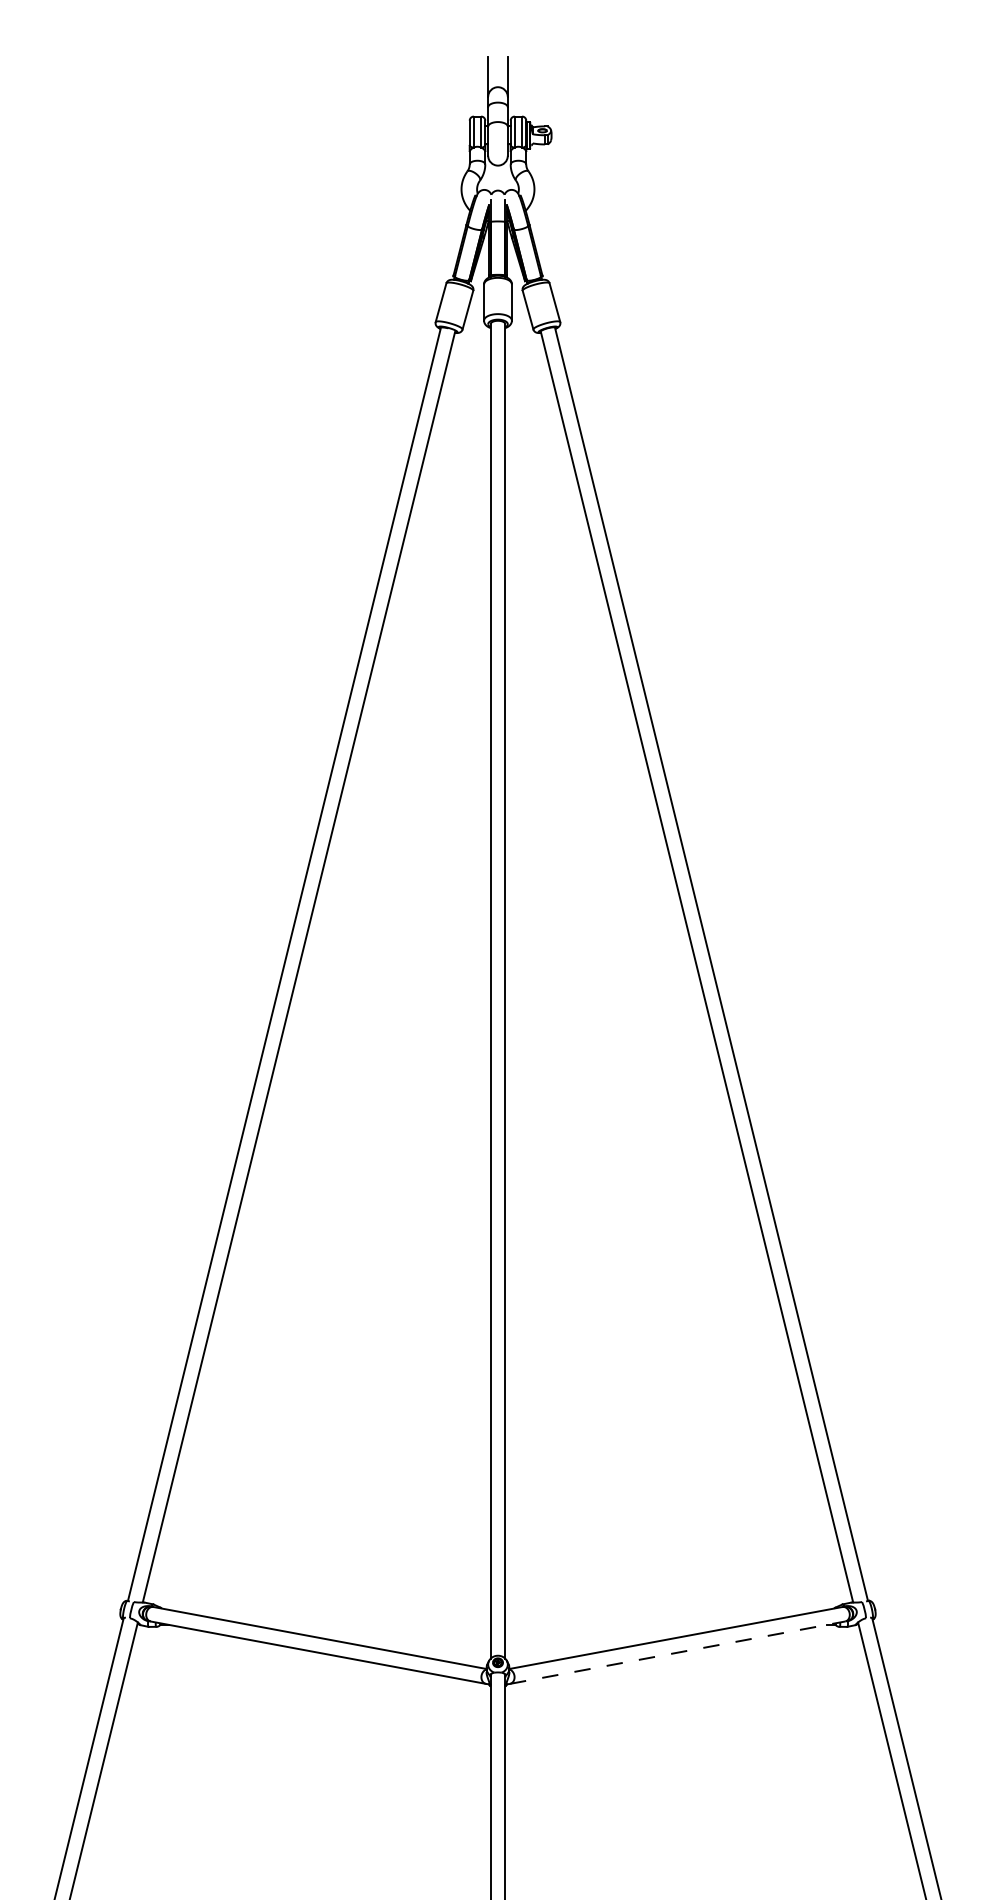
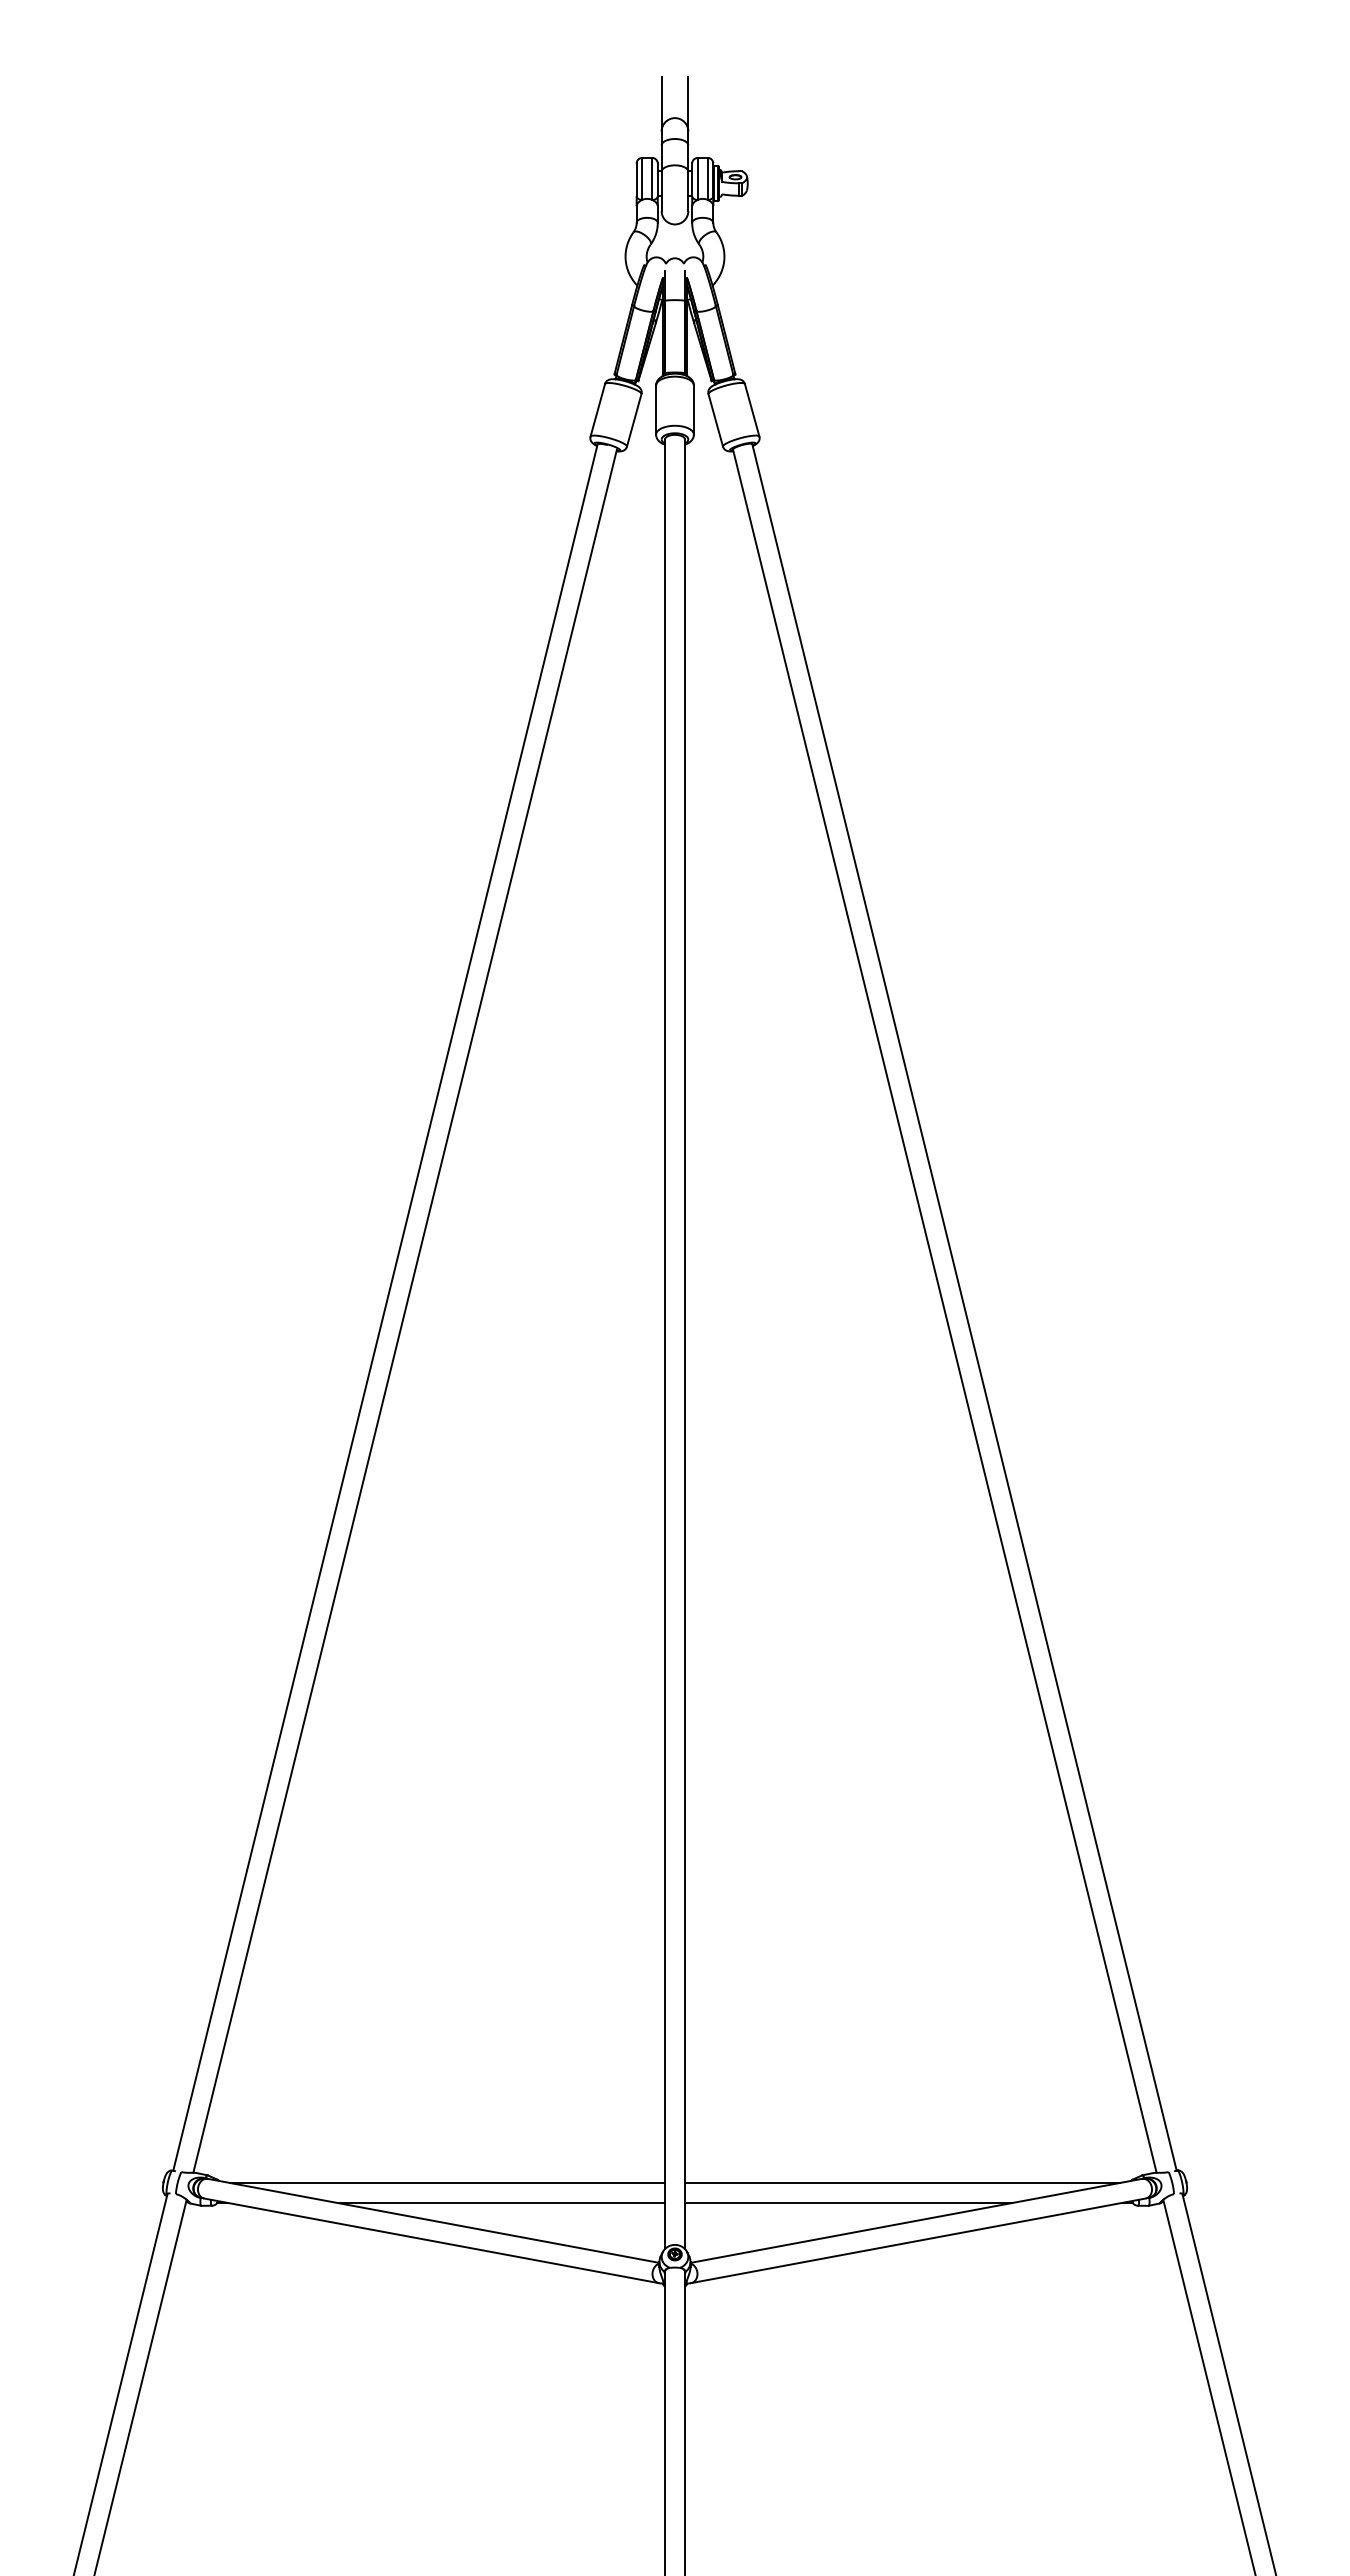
line: (330, 1610) -> (447, 2183), added
line: (665, 1610) -> (901, 2183), added
line: (370, 1625) -> (501, 2203), added
line: (625, 1625) -> (848, 2203), added
line: (678, 1652) -> (919, 2240), dashed -> solid

